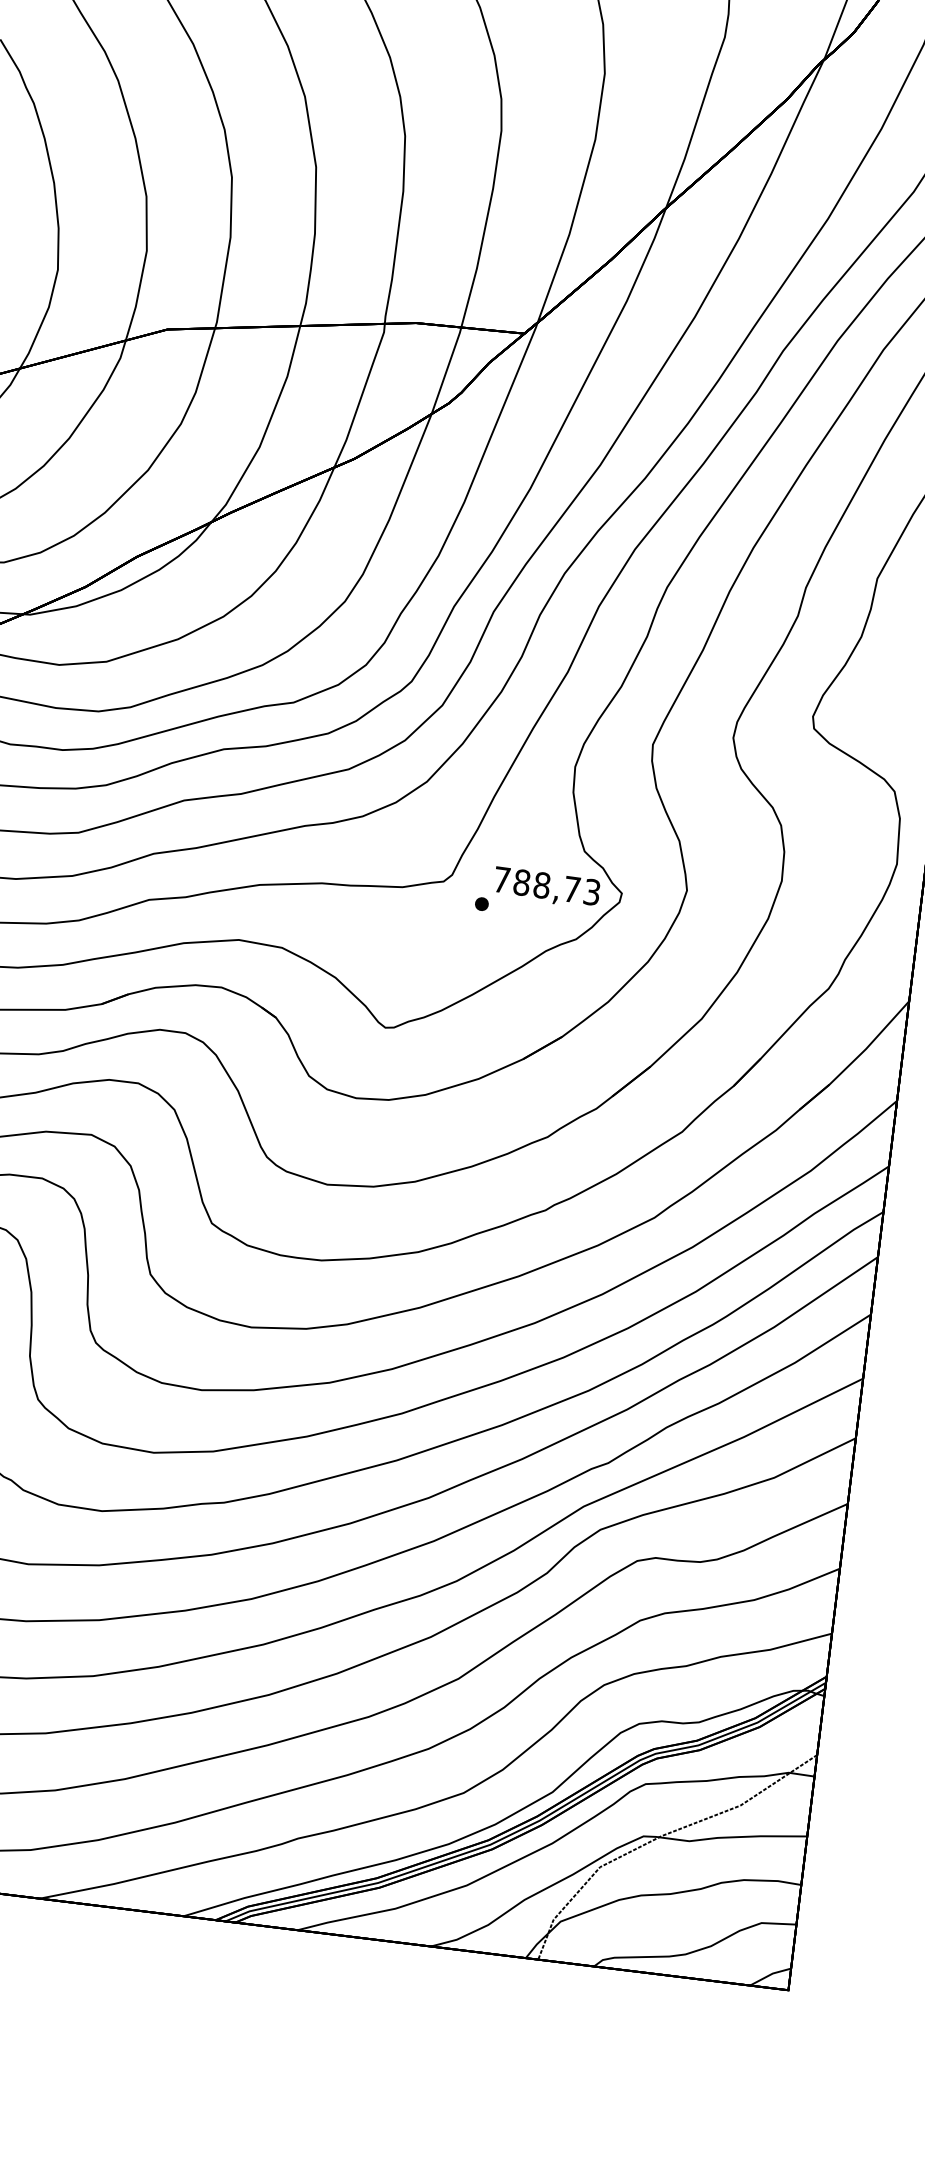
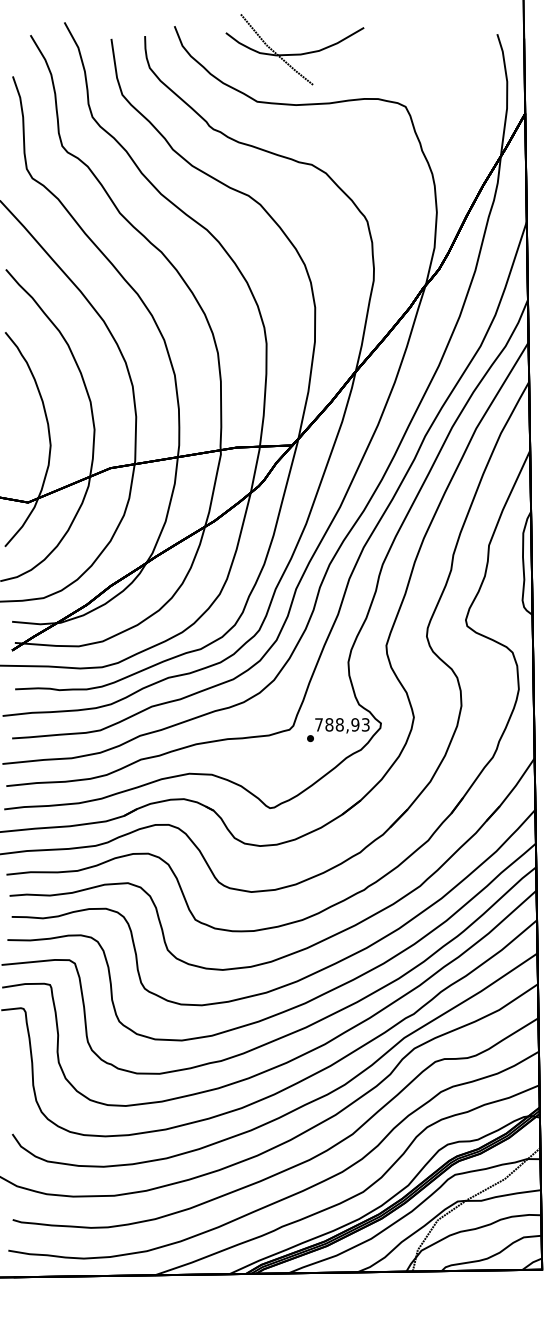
text: (572, 888) -> (355, 724), 788,73 -> 788,93

